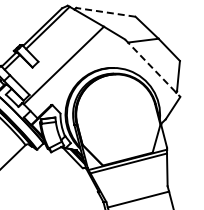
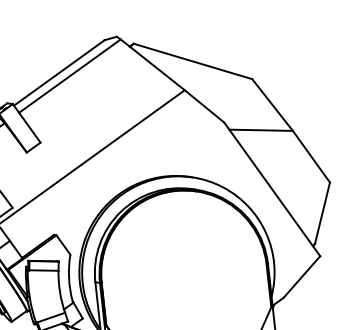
line: (105, 12) -> (192, 61), dashed -> solid
line: (152, 68) -> (271, 189), dashed -> solid

